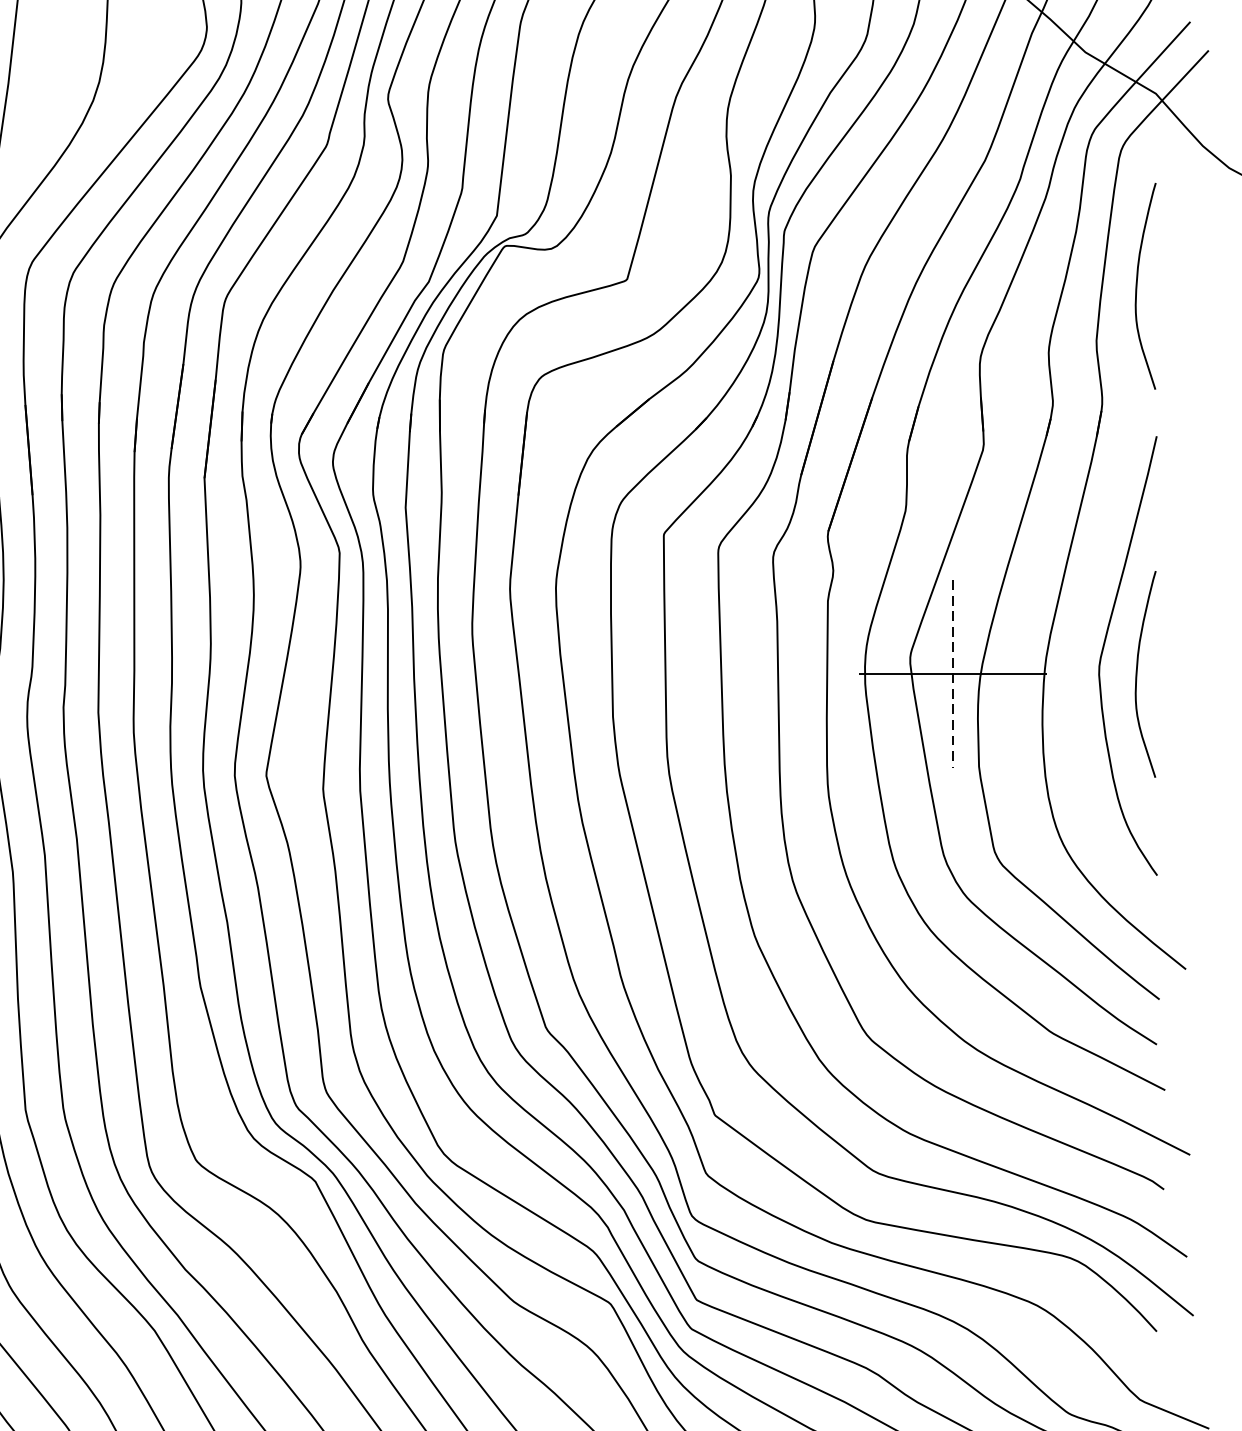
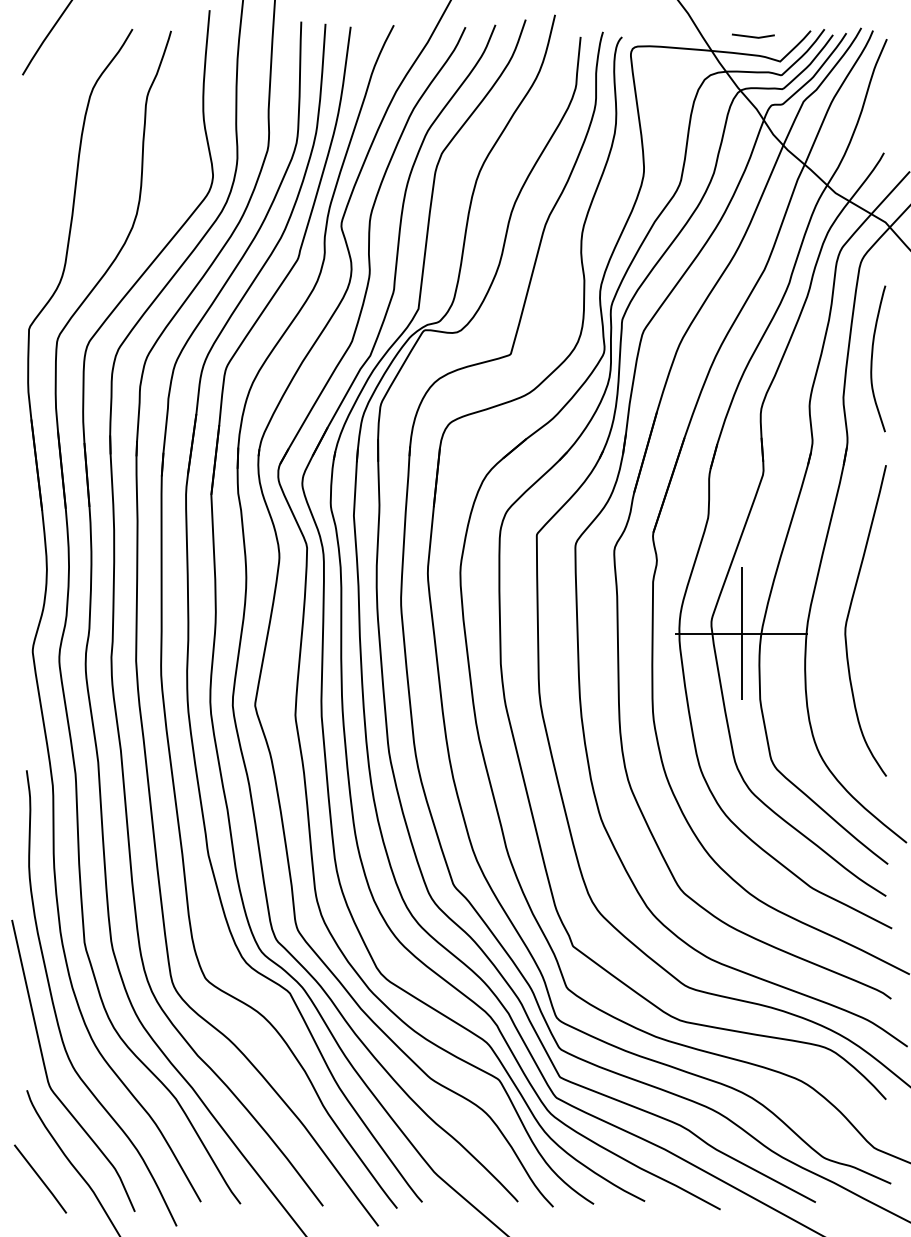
line: (952, 673) -> (741, 633), dashed -> solid
curve: (1137, 673) -> (872, 633), removed

